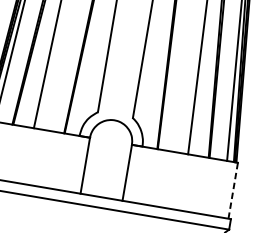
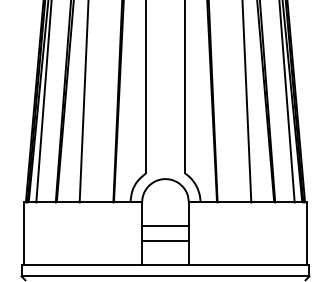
line: (107, 162) -> (165, 225), added
line: (105, 176) -> (165, 241), added
line: (232, 190) -> (306, 233), dashed -> solid

